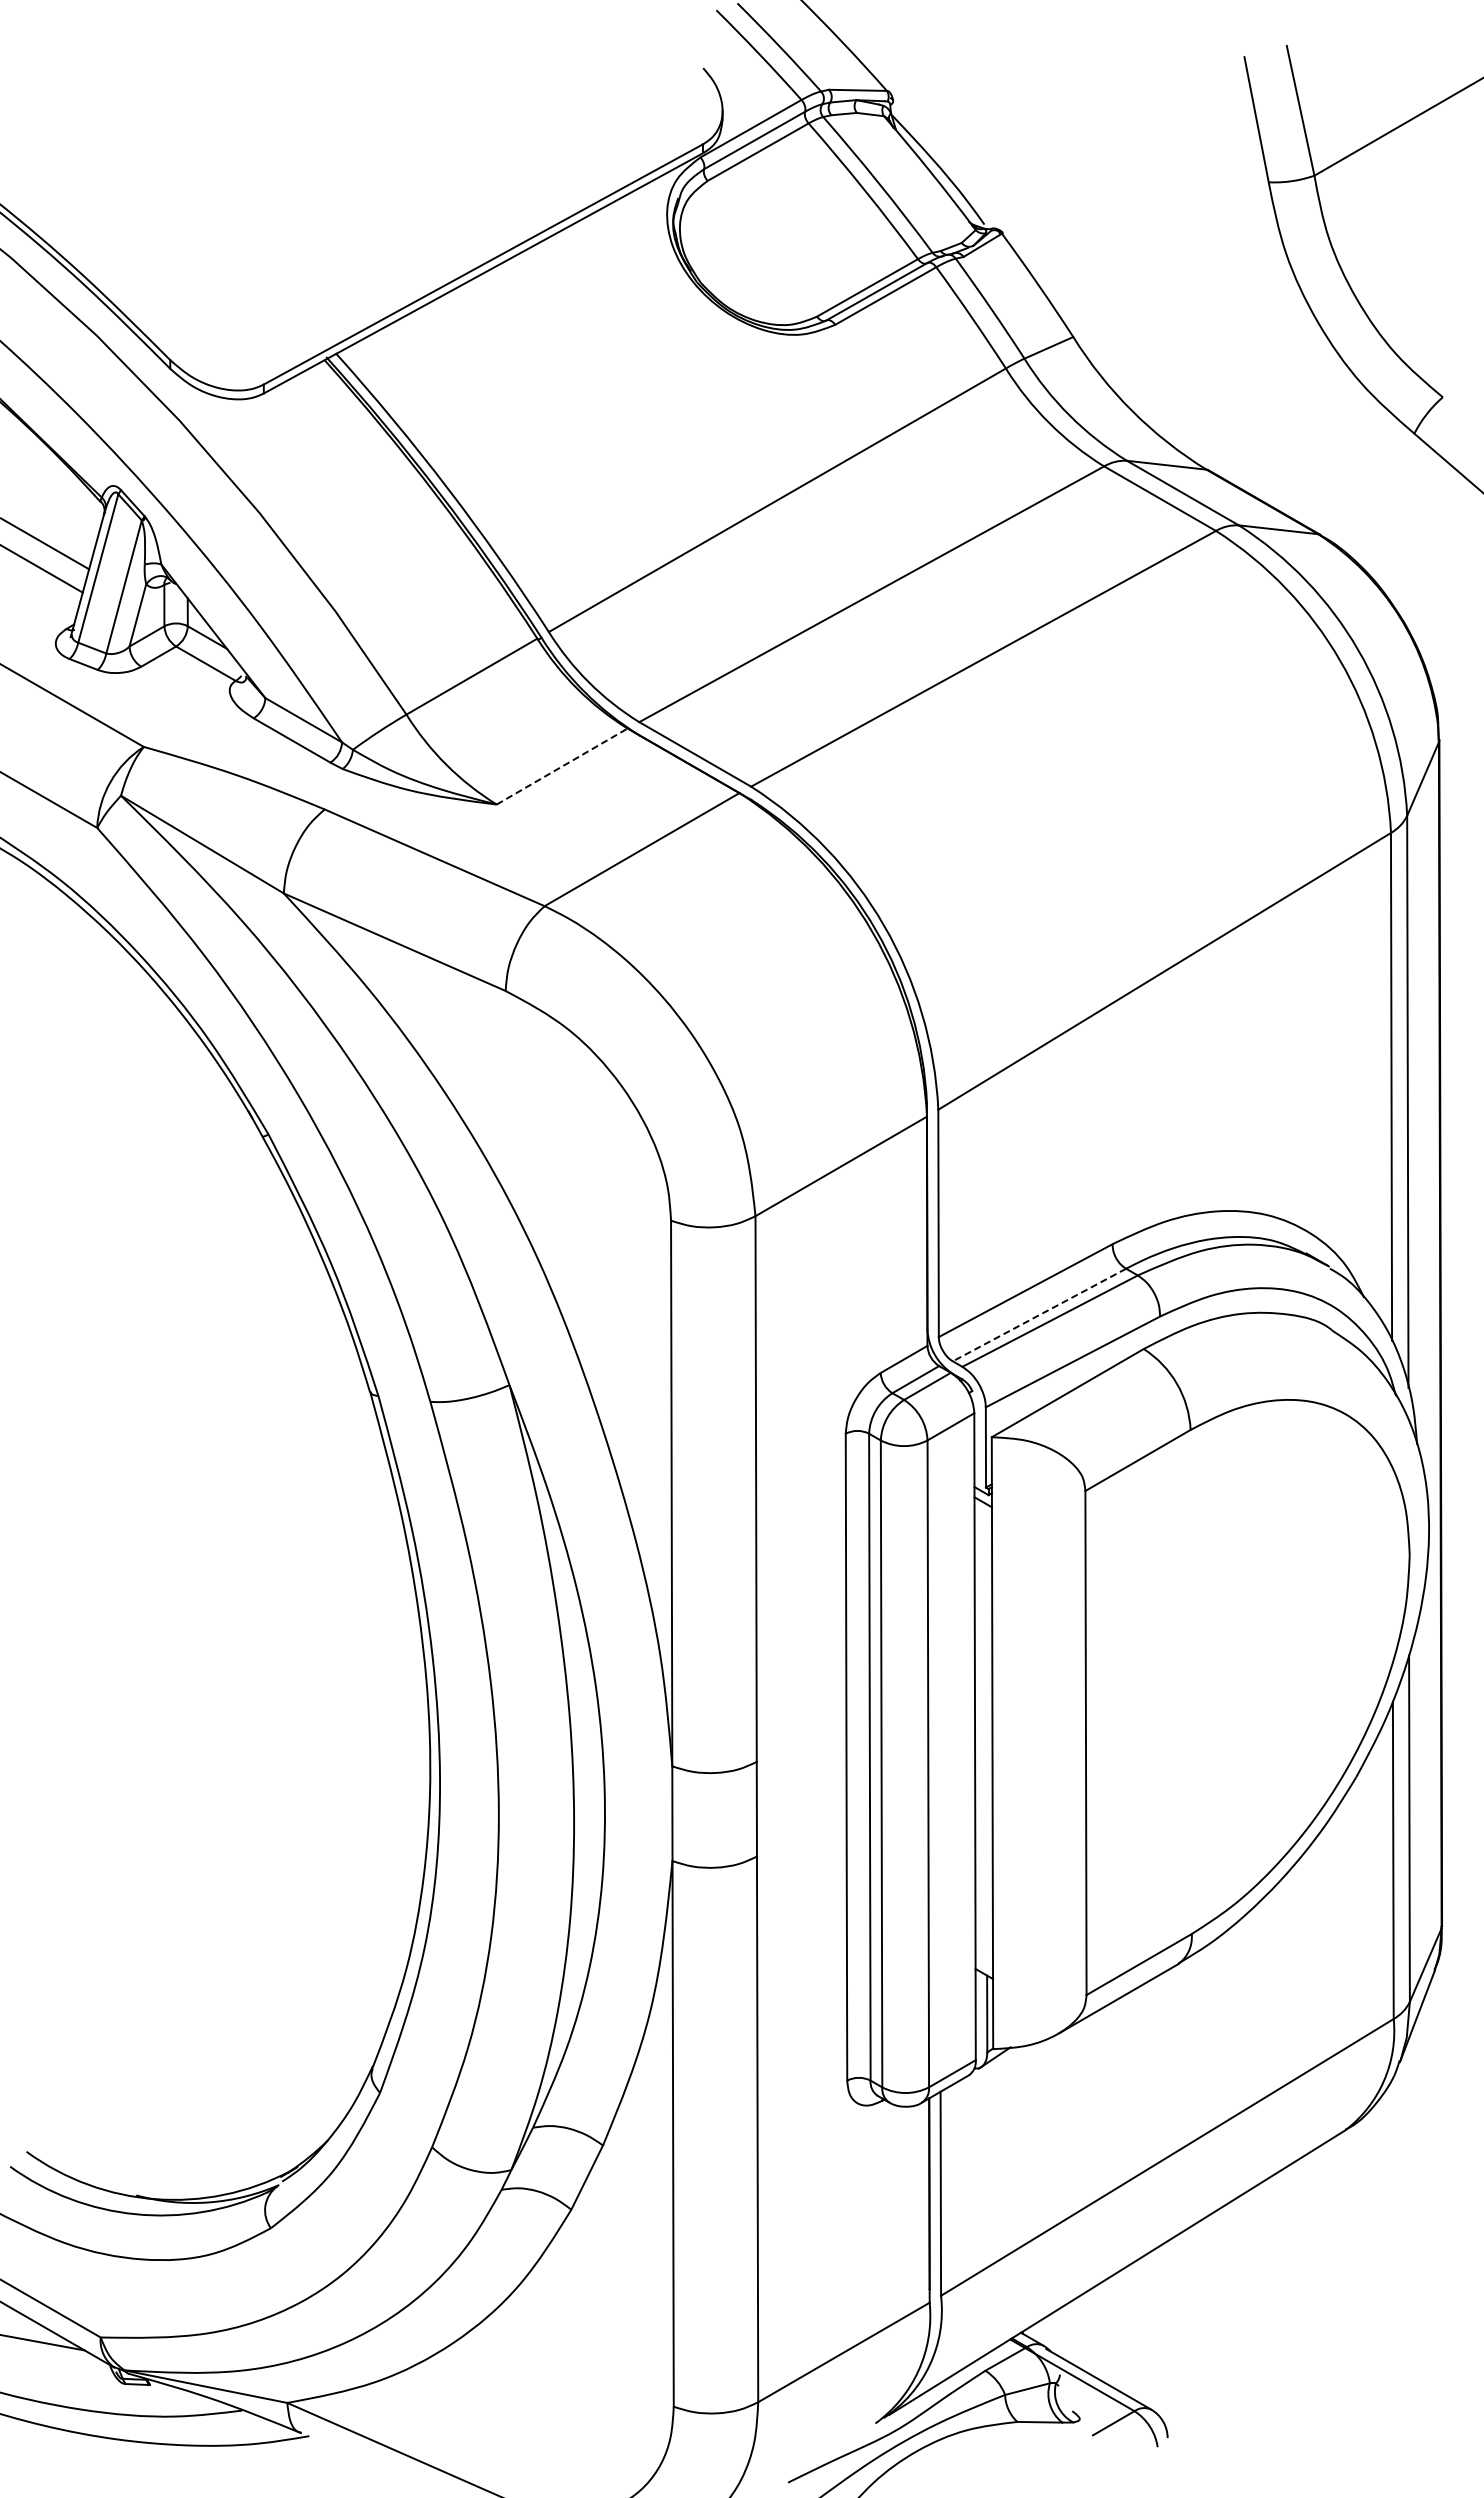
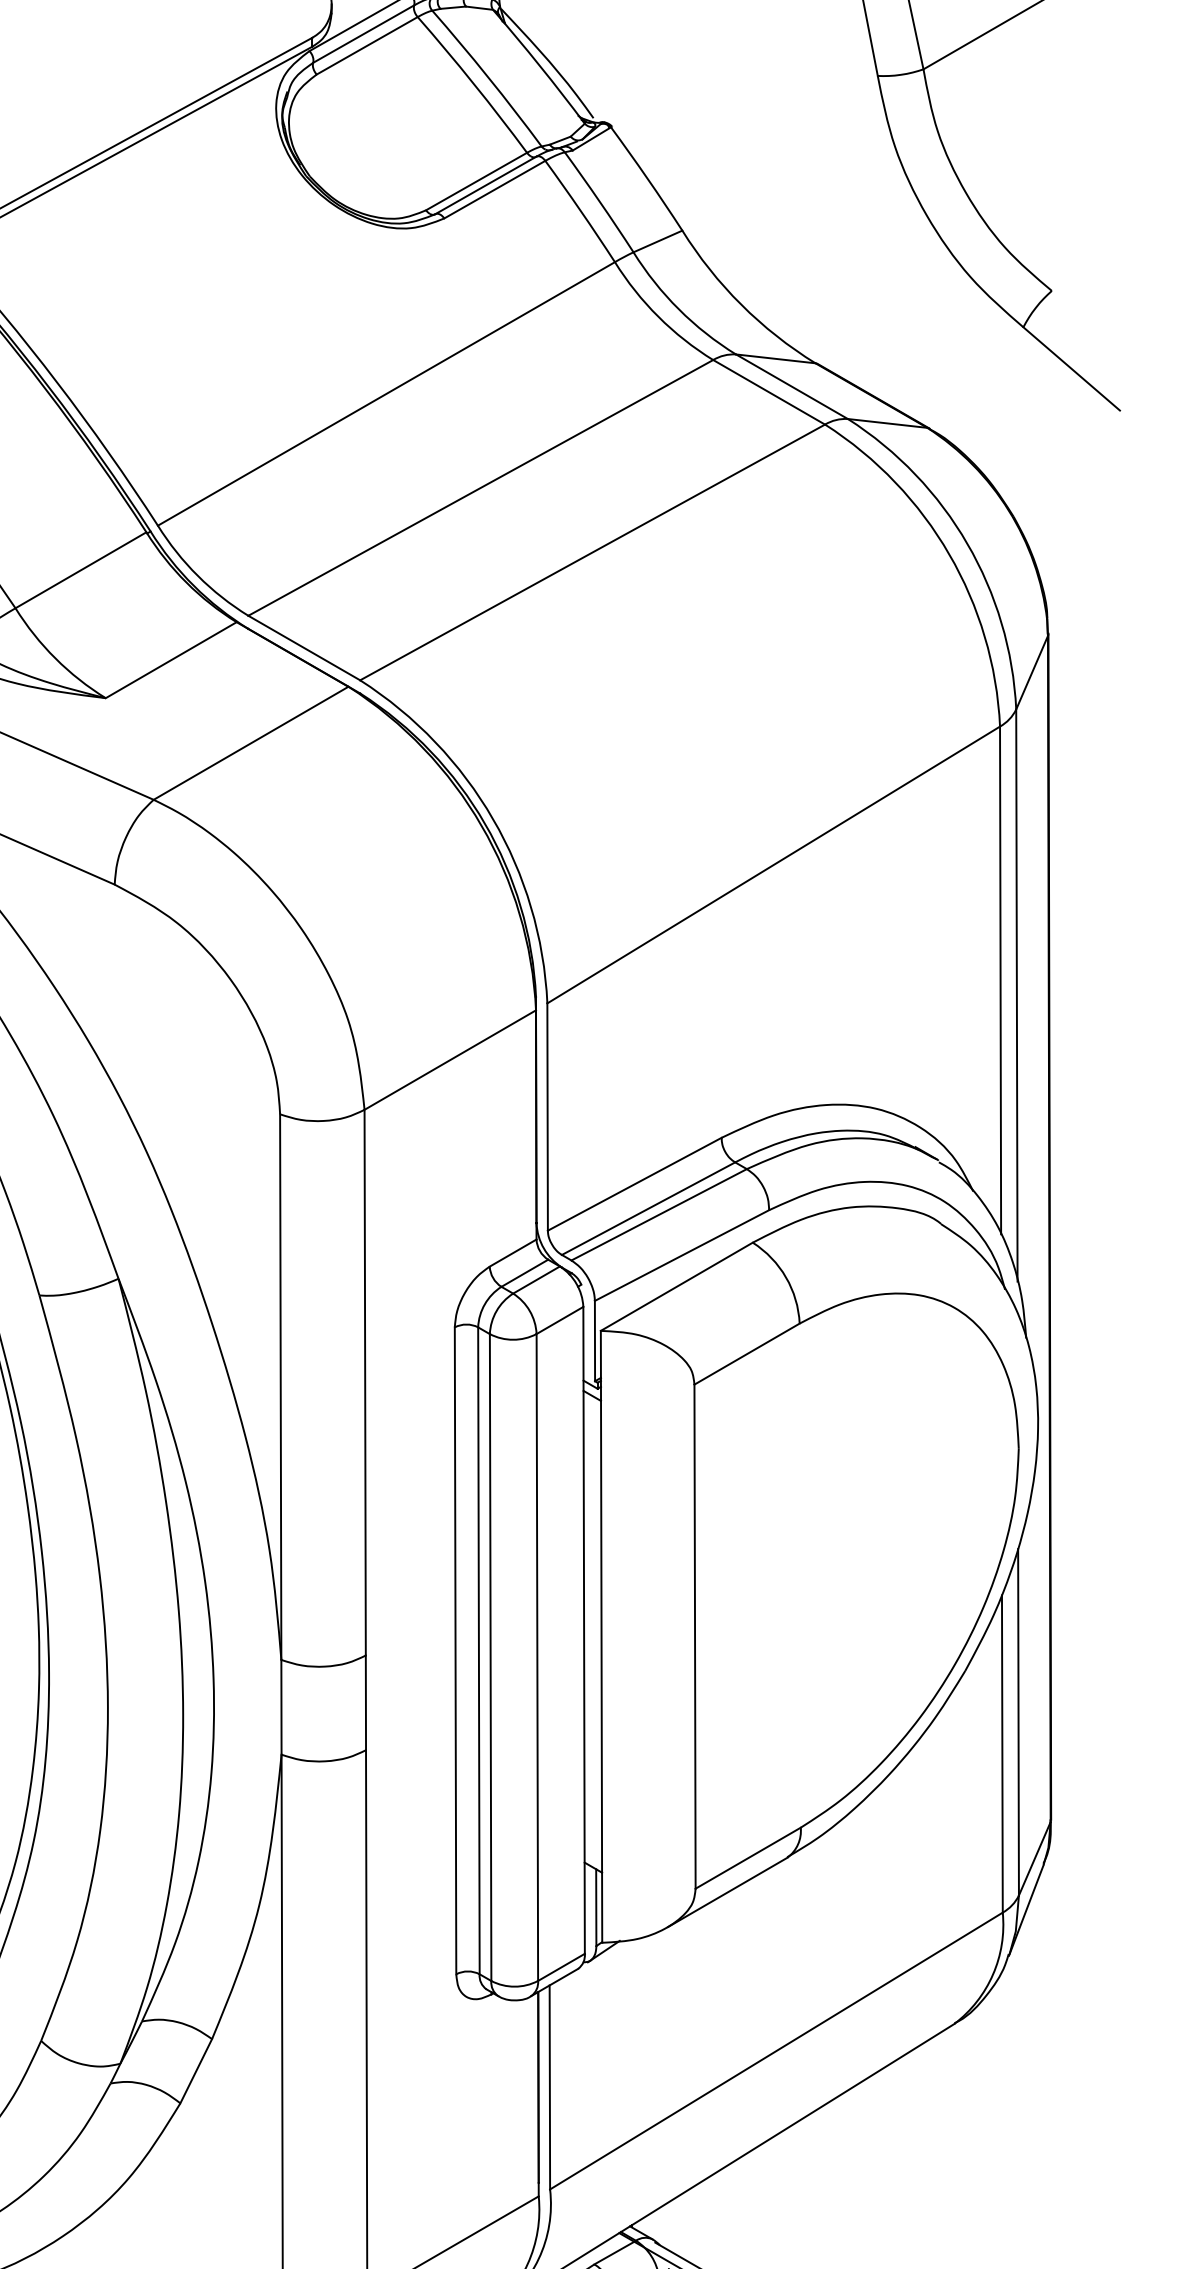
line: (562, 766) -> (171, 660), dashed -> solid
line: (1039, 1315) -> (648, 1209), dashed -> solid

